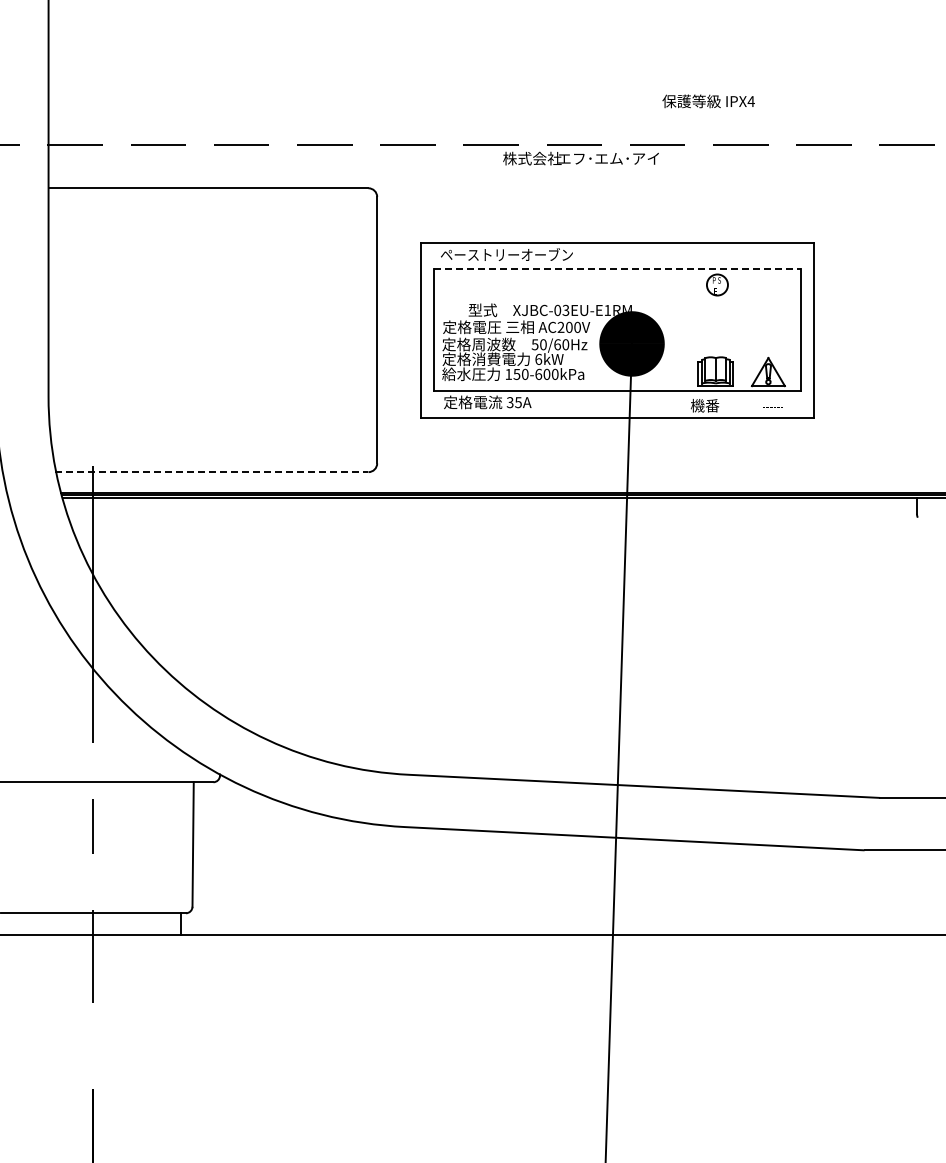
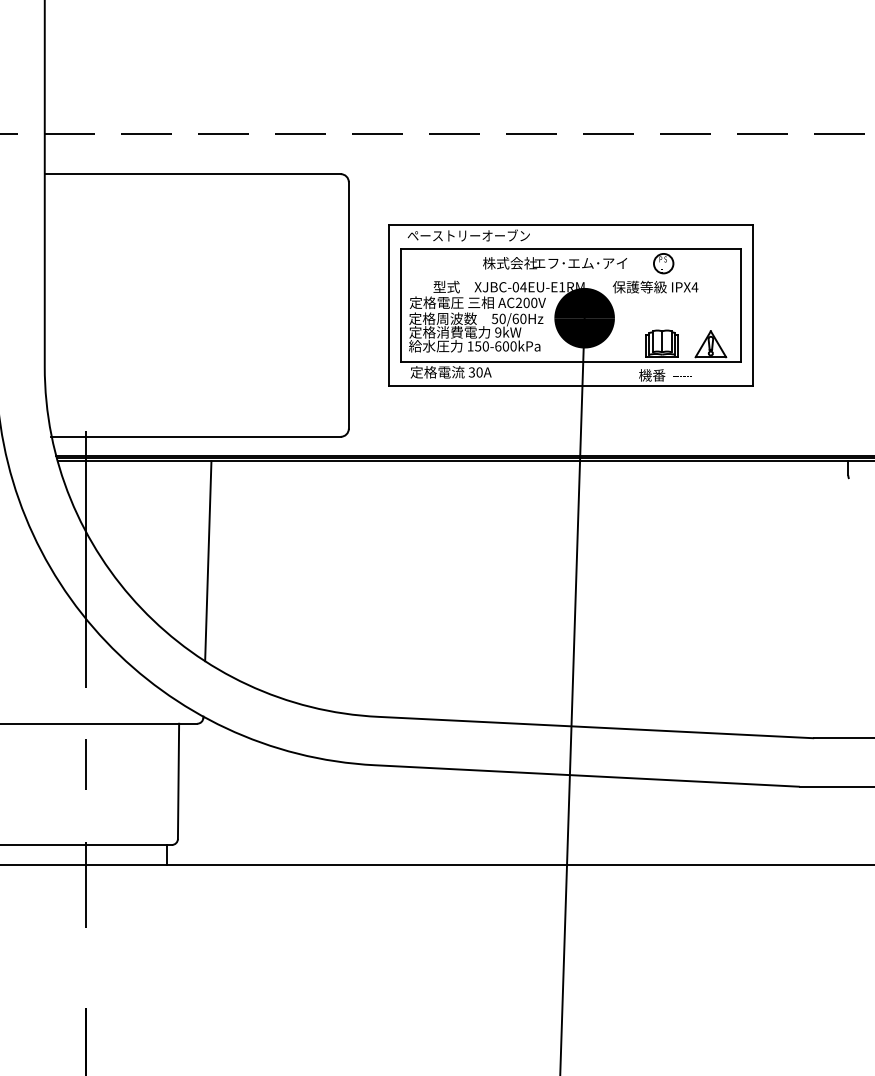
text: (708, 101) -> (655, 287), moved
text: (580, 158) -> (554, 263), moved
line: (617, 269) -> (571, 249), dashed -> solid
text: (565, 310) -> (523, 287), XJBC-03EU-E1RM -> XJBC-04EU-E1RM
text: (538, 358) -> (498, 331), 6kW -> 9kW
text: (518, 402) -> (479, 372), 35A -> 30A
text: (772, 407) -> (682, 376), moved
line: (211, 472) -> (195, 437), dashed -> solid
line: (224, 606) -> (207, 561), added

